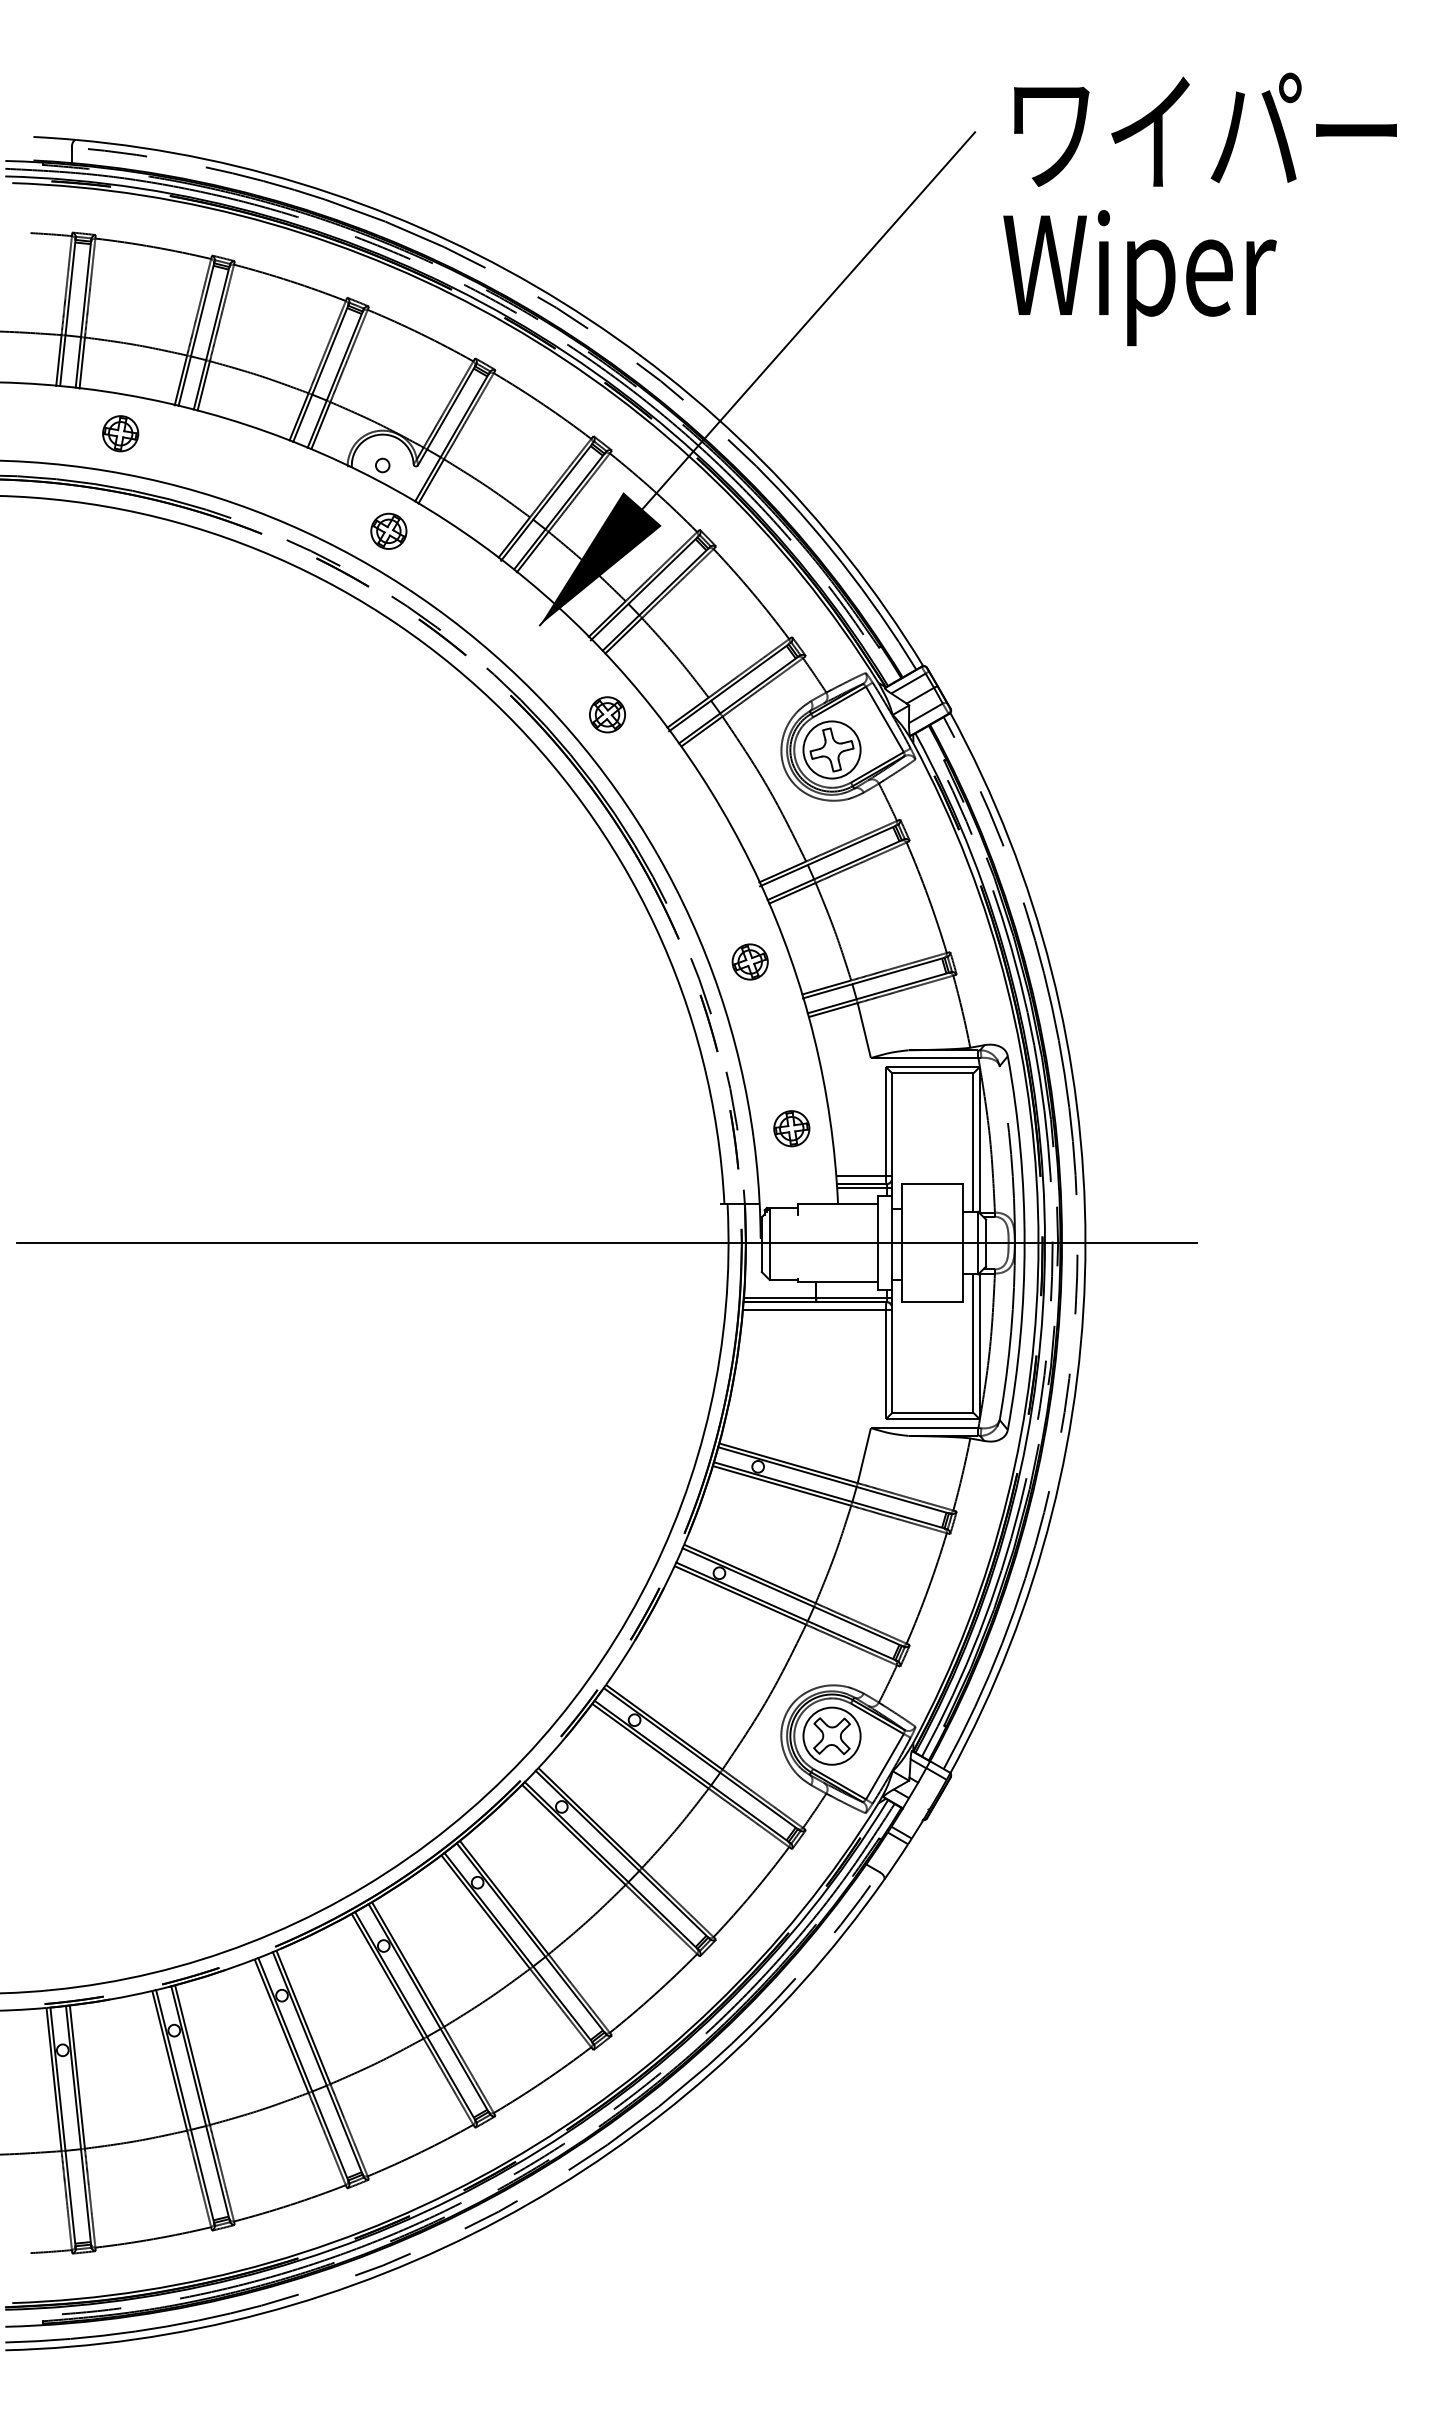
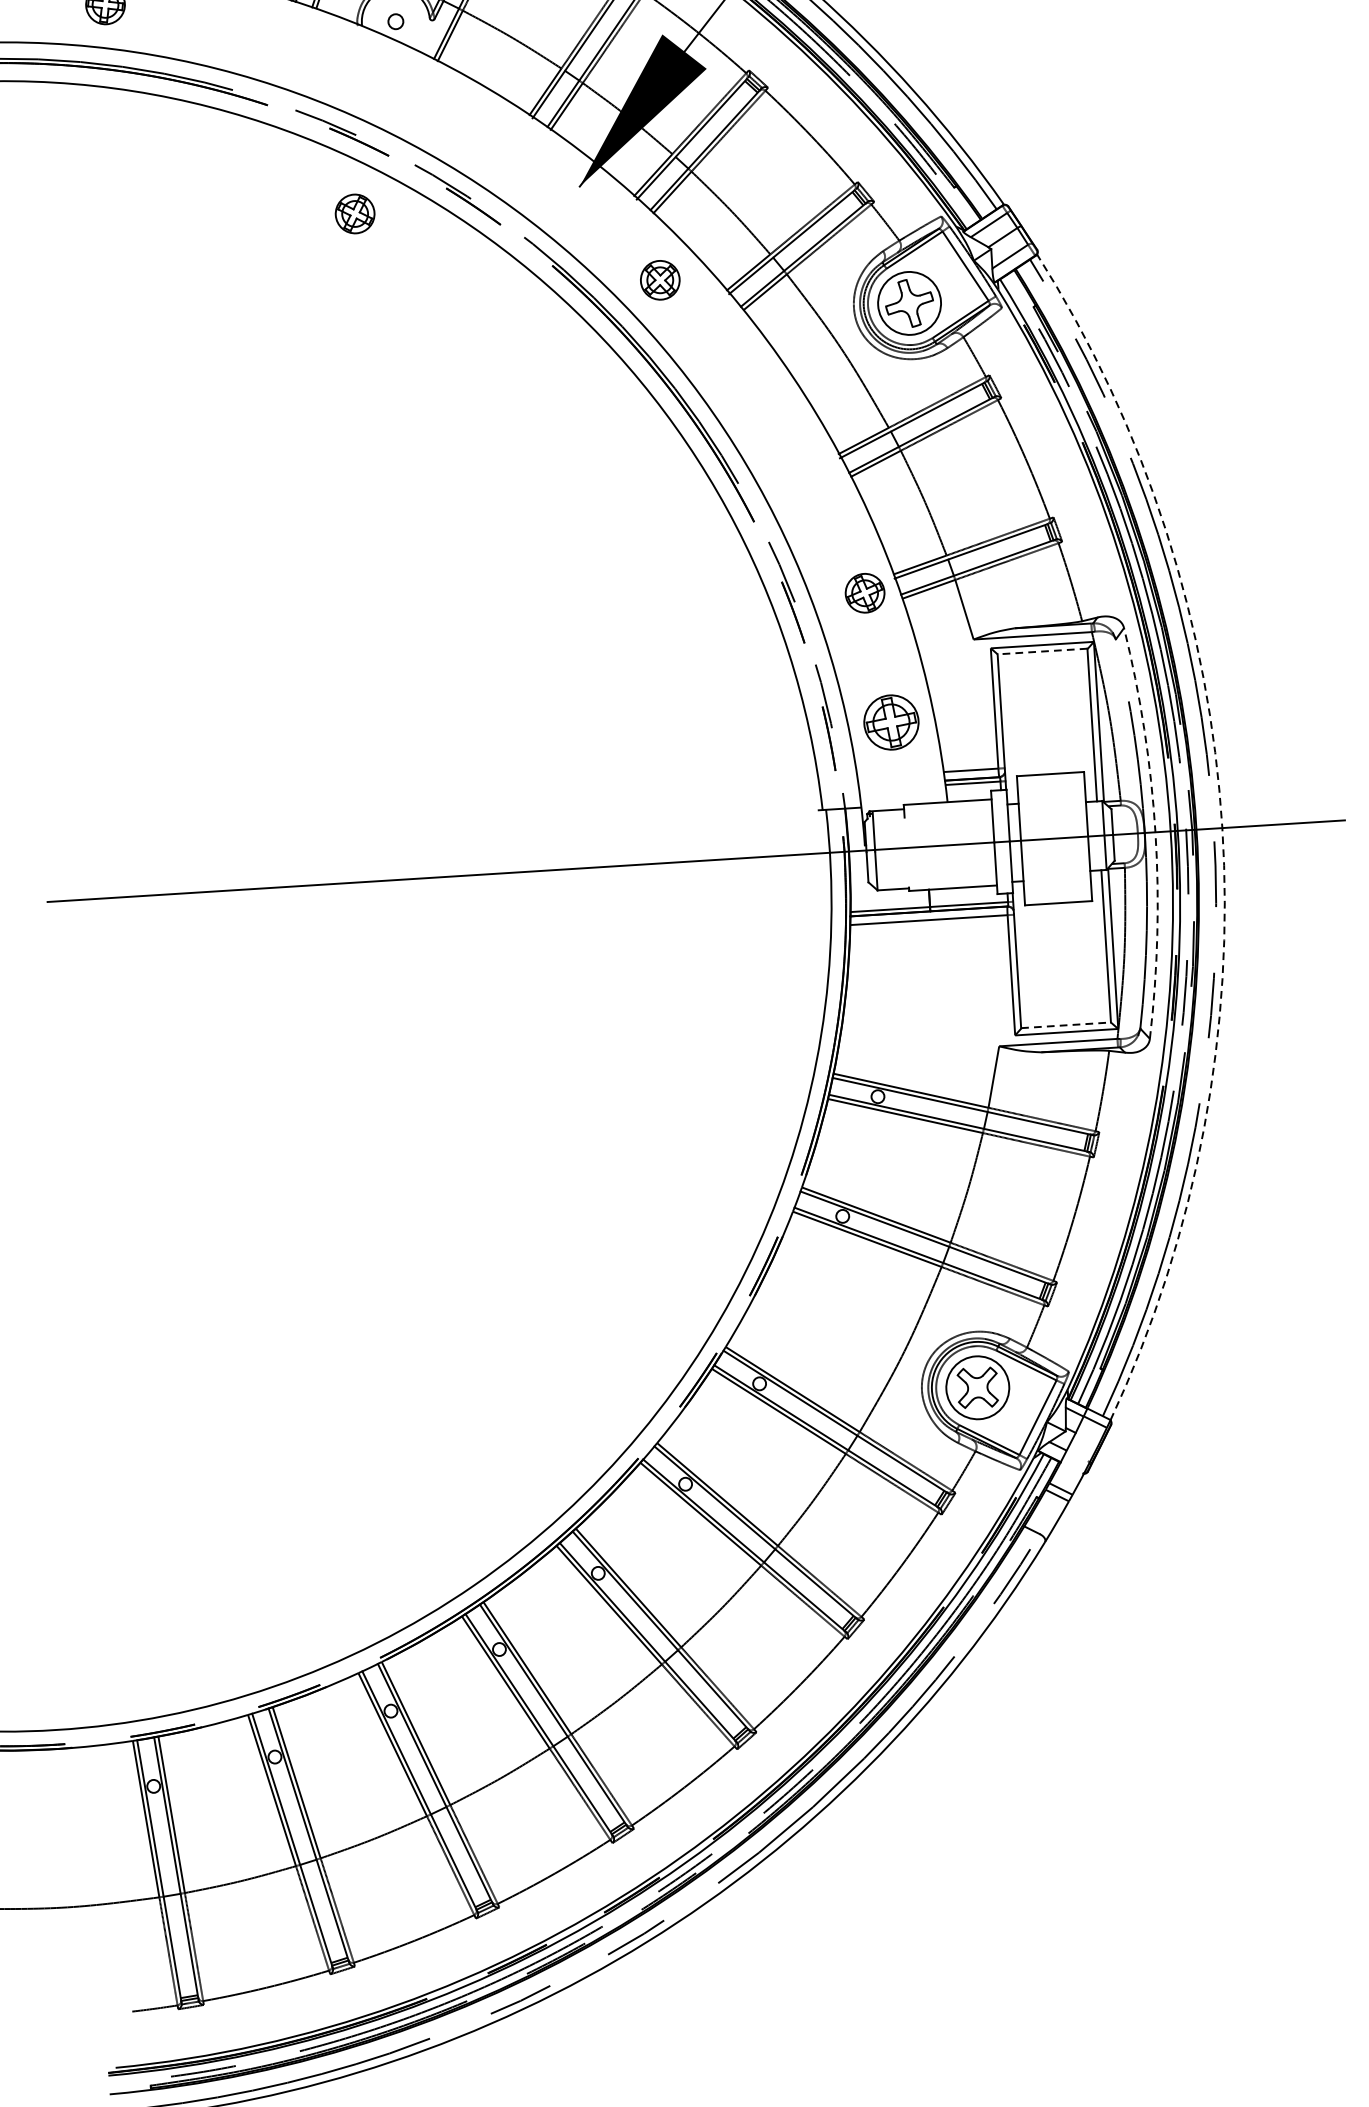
part: (388, 530) -> (354, 213), moved
part: (749, 961) -> (864, 592), moved
line: (932, 1072) -> (1042, 651), solid -> dashed
part: (791, 1128) -> (891, 722), size x1.4
arc: (1085, 1242) -> (1222, 827), solid -> dashed
arc: (1024, 1243) -> (1155, 832), solid -> dashed
line: (932, 1412) -> (1065, 1024), solid -> dashed

